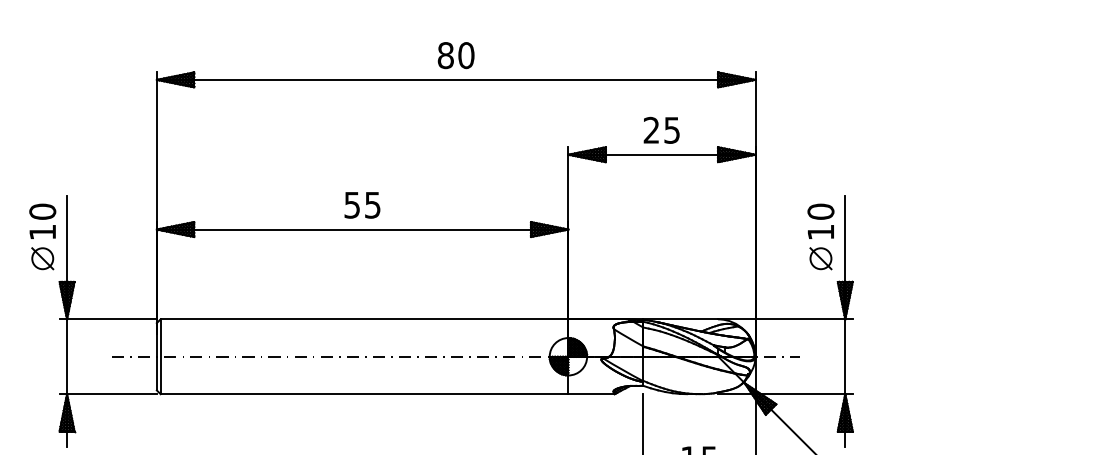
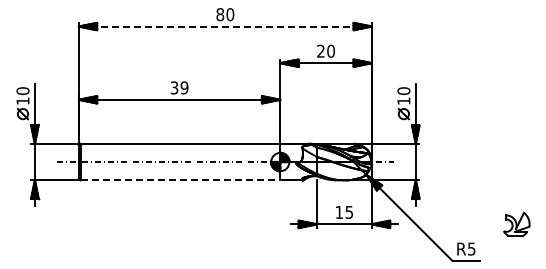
line: (456, 79) -> (225, 26), solid -> dashed
text: (670, 128) -> (330, 50), 25 -> 20
text: (362, 204) -> (179, 87), 55 -> 39
line: (364, 394) -> (180, 180), solid -> dashed

